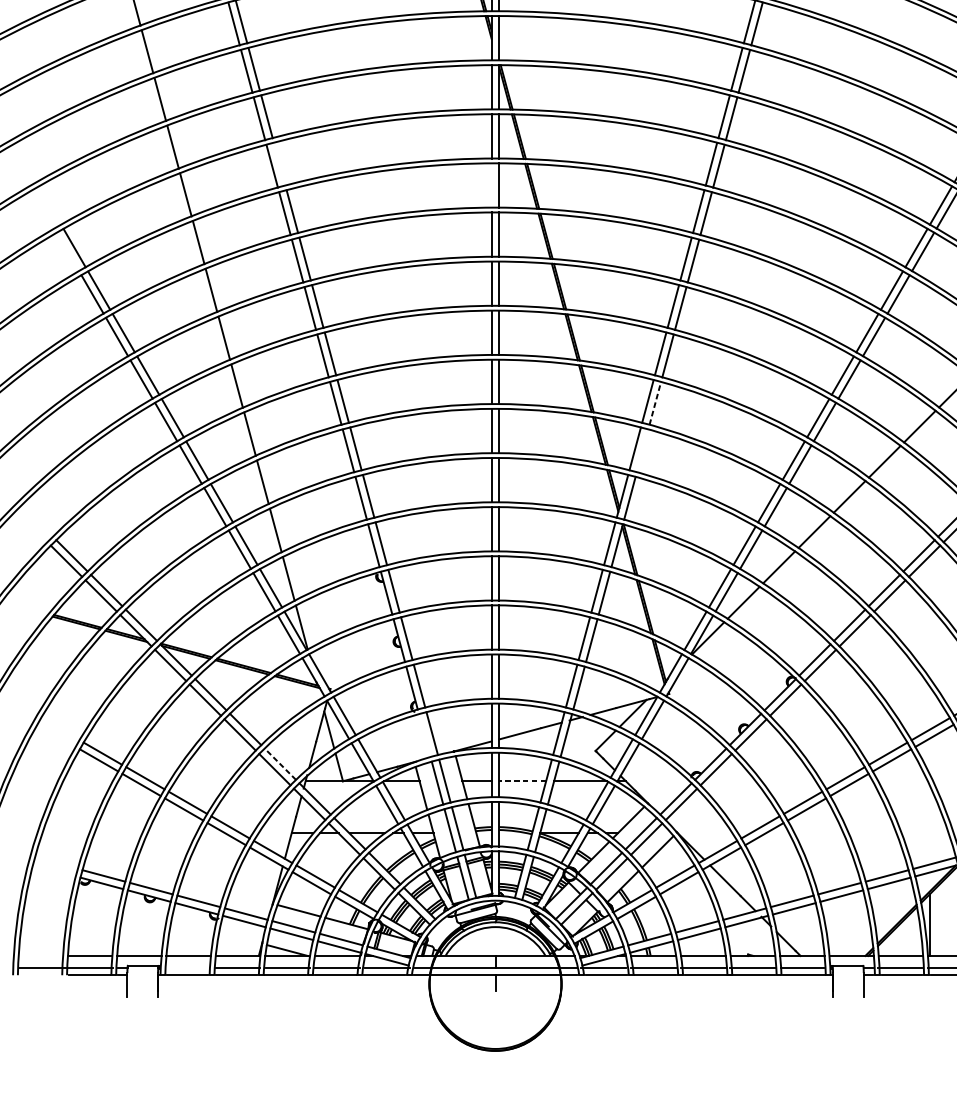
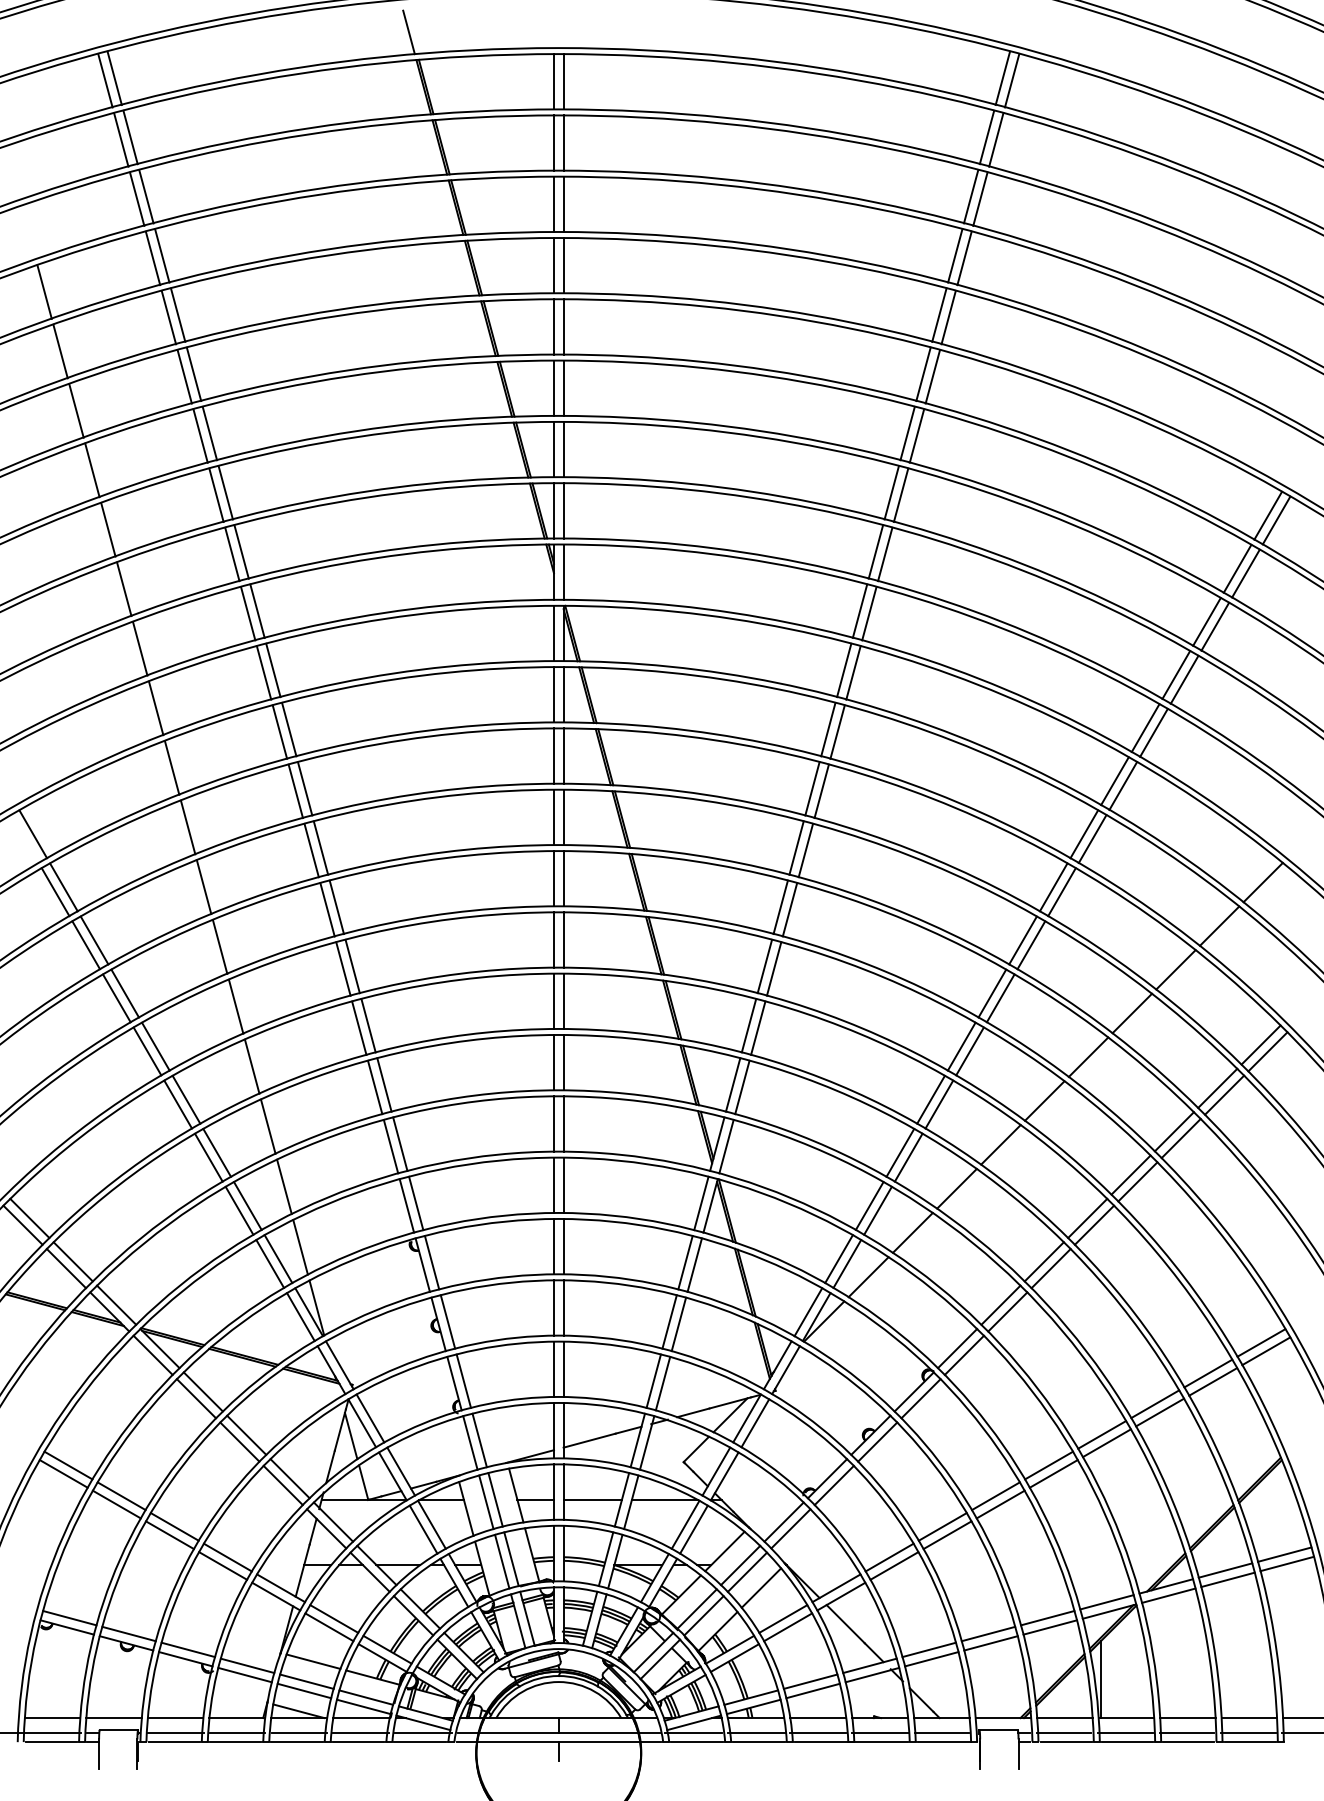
line: (279, 164) -> (289, 729), added
line: (492, 185) -> (554, 755), added
line: (655, 403) -> (758, 1028), dashed -> solid
line: (642, 450) -> (742, 1087), added
line: (424, 735) -> (470, 1442), added
line: (280, 764) -> (290, 1478), dashed -> solid
line: (522, 781) -> (592, 1500), dashed -> solid
line: (188, 967) -> (175, 1732), added

